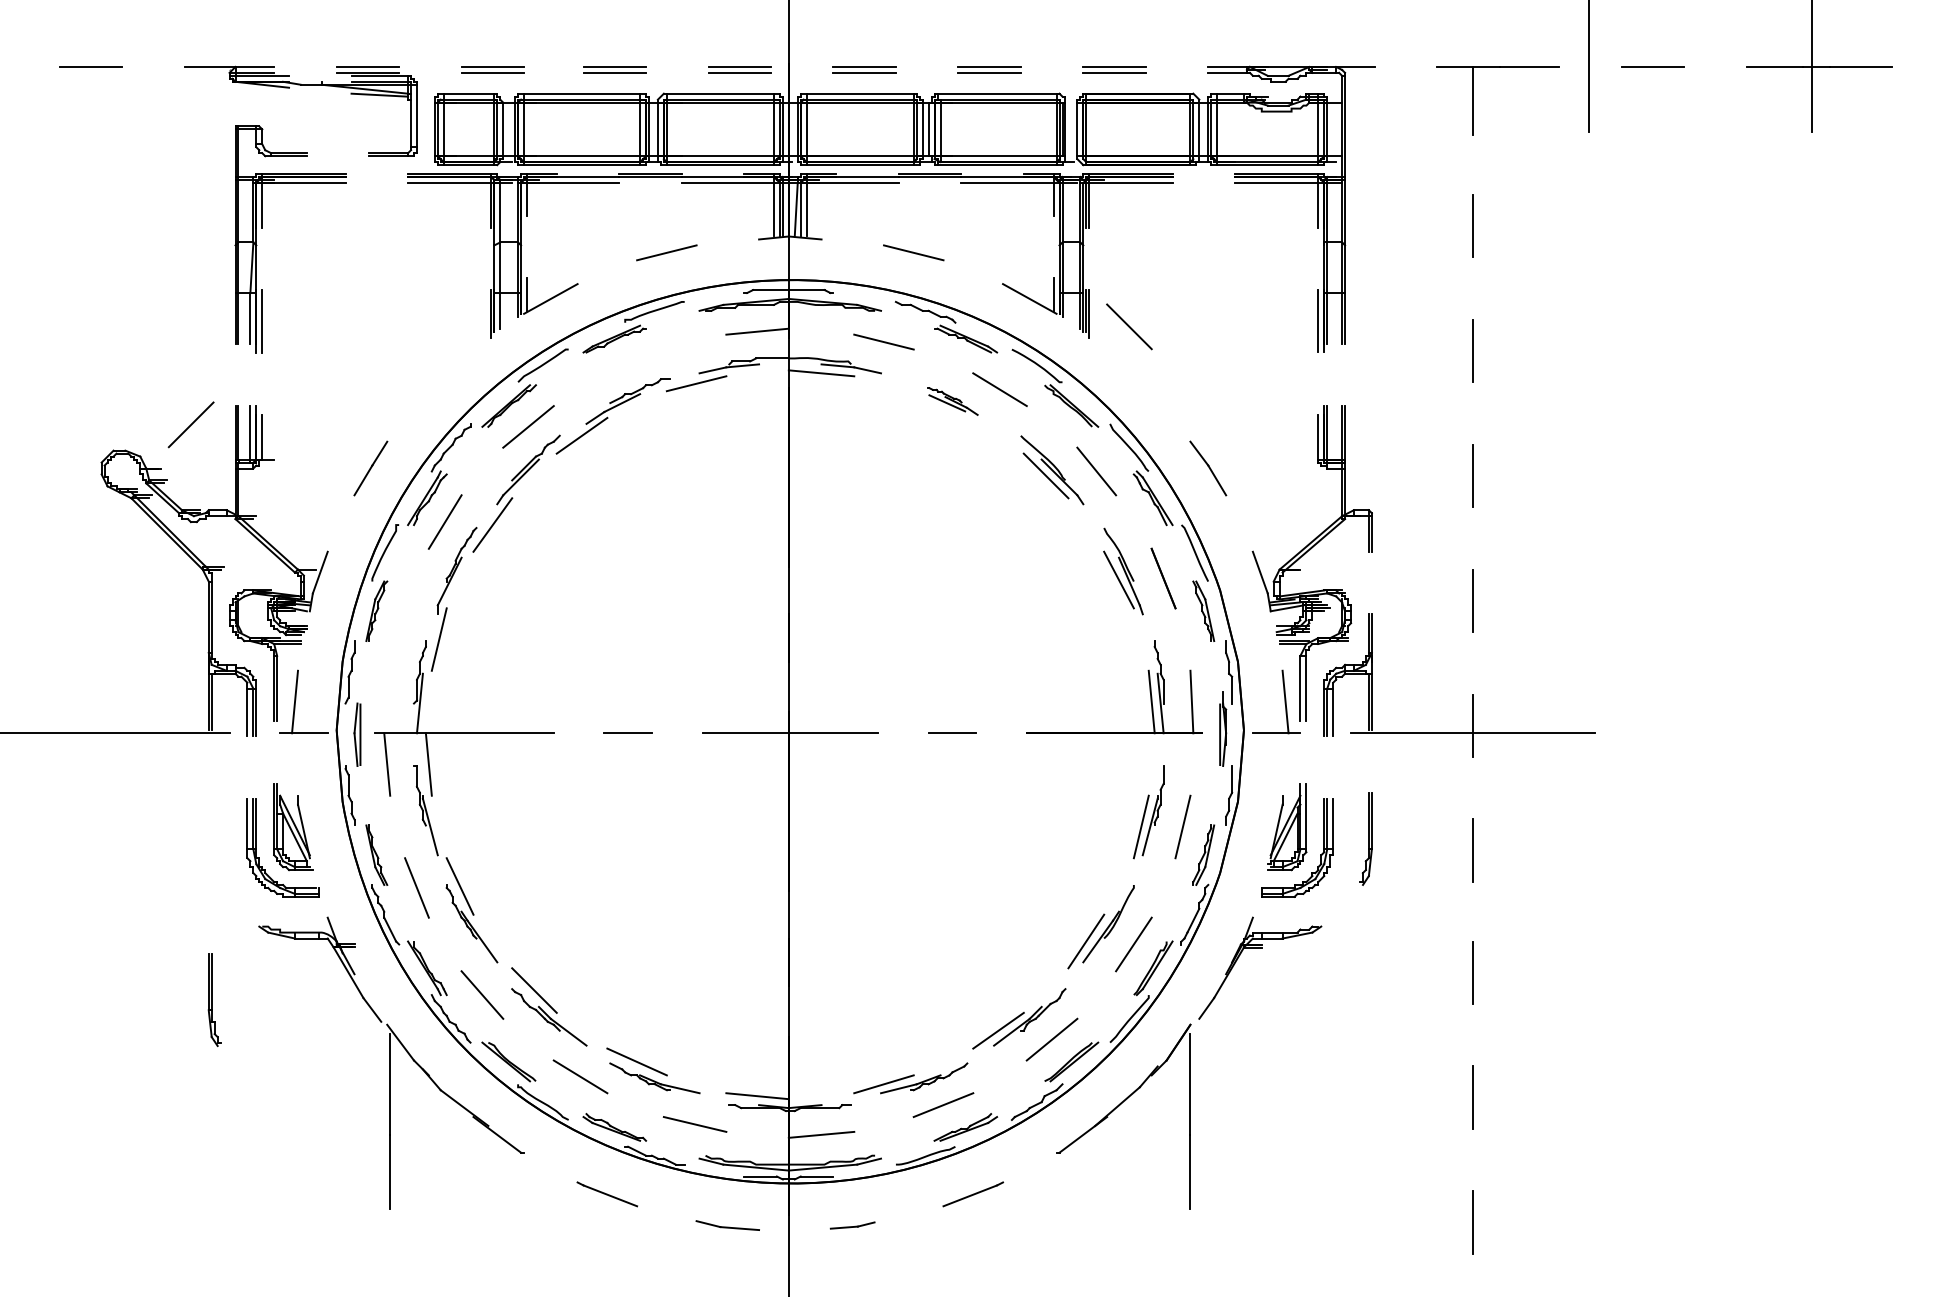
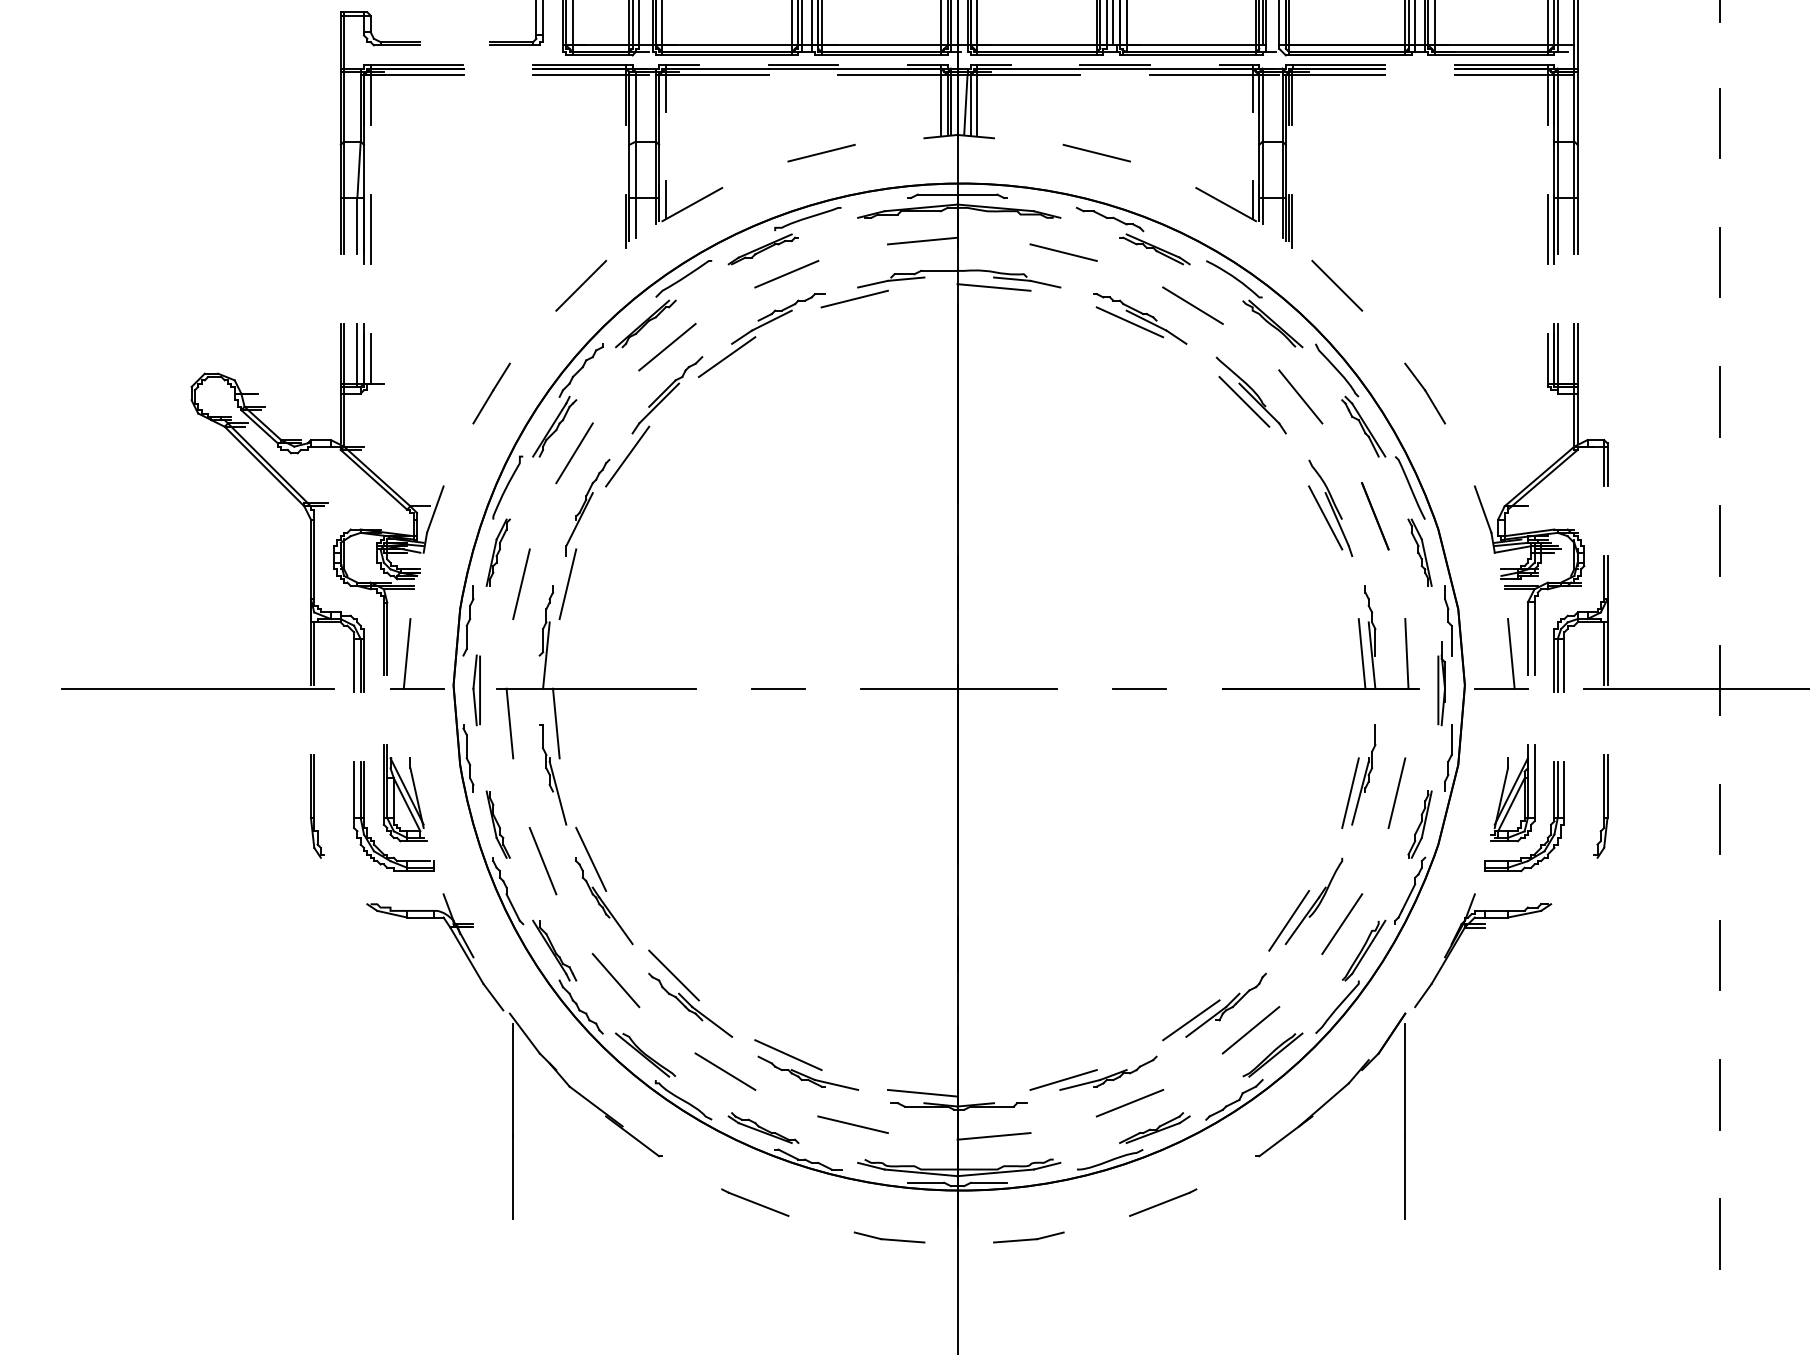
line: (1129, 326) -> (1337, 285), moved
line: (635, 361) -> (786, 274), added
part: (952, 401) -> (1140, 318), size x1.67
line: (190, 424) -> (580, 285), moved
line: (397, 639) -> (521, 584), added
part: (214, 999) -> (317, 806), moved
part: (852, 1225) -> (1028, 1237), size x1.43

